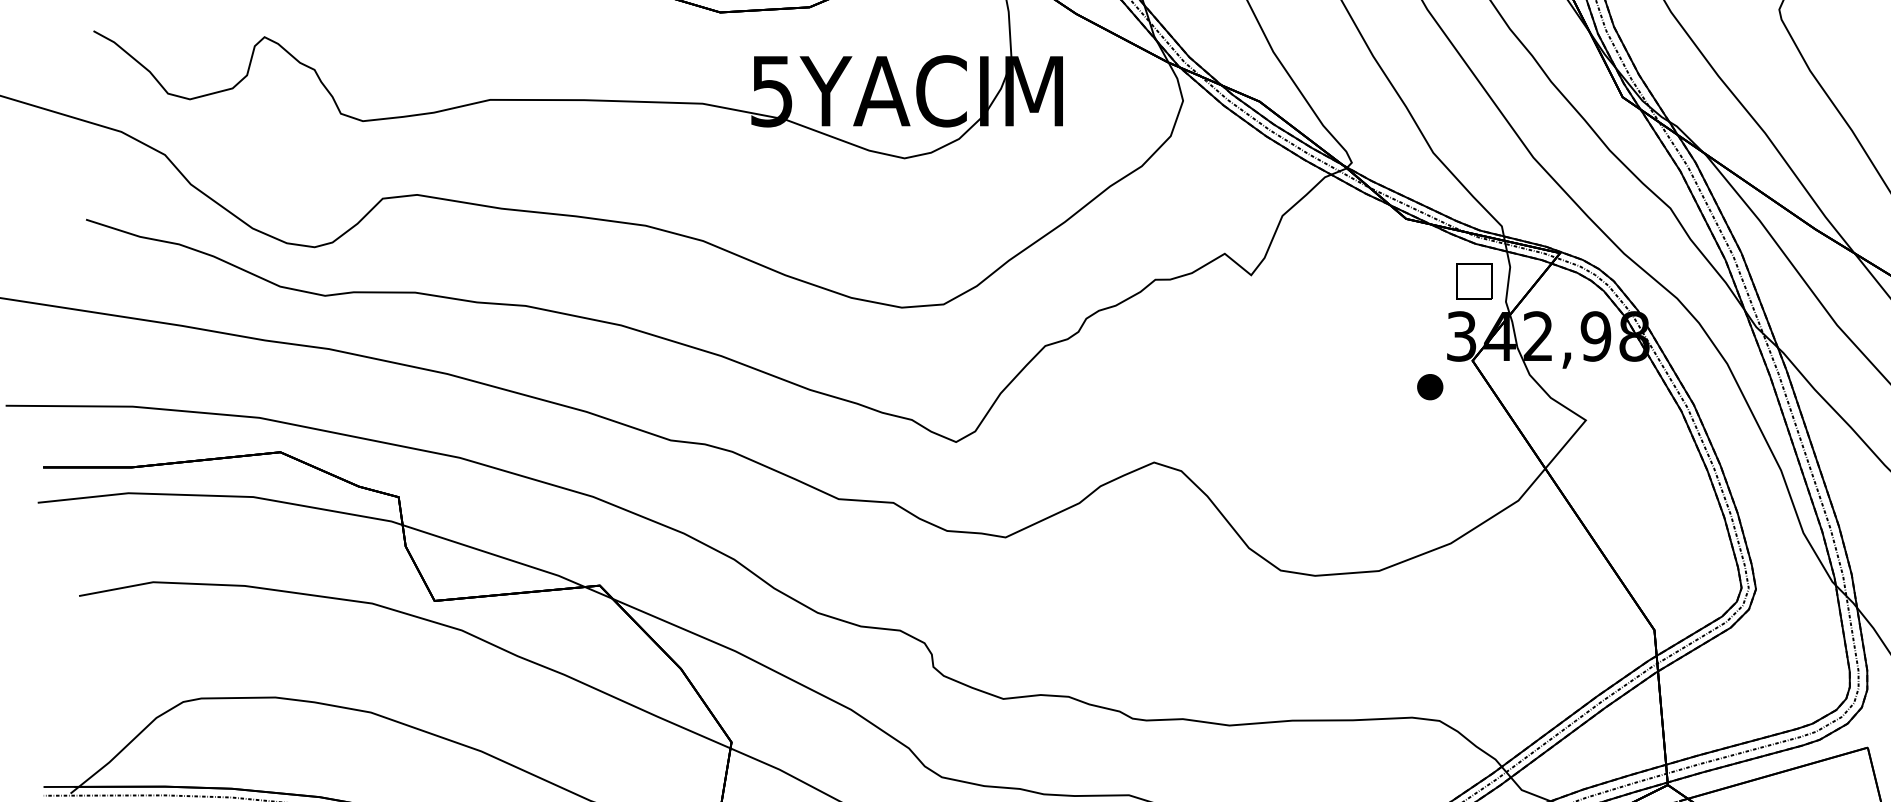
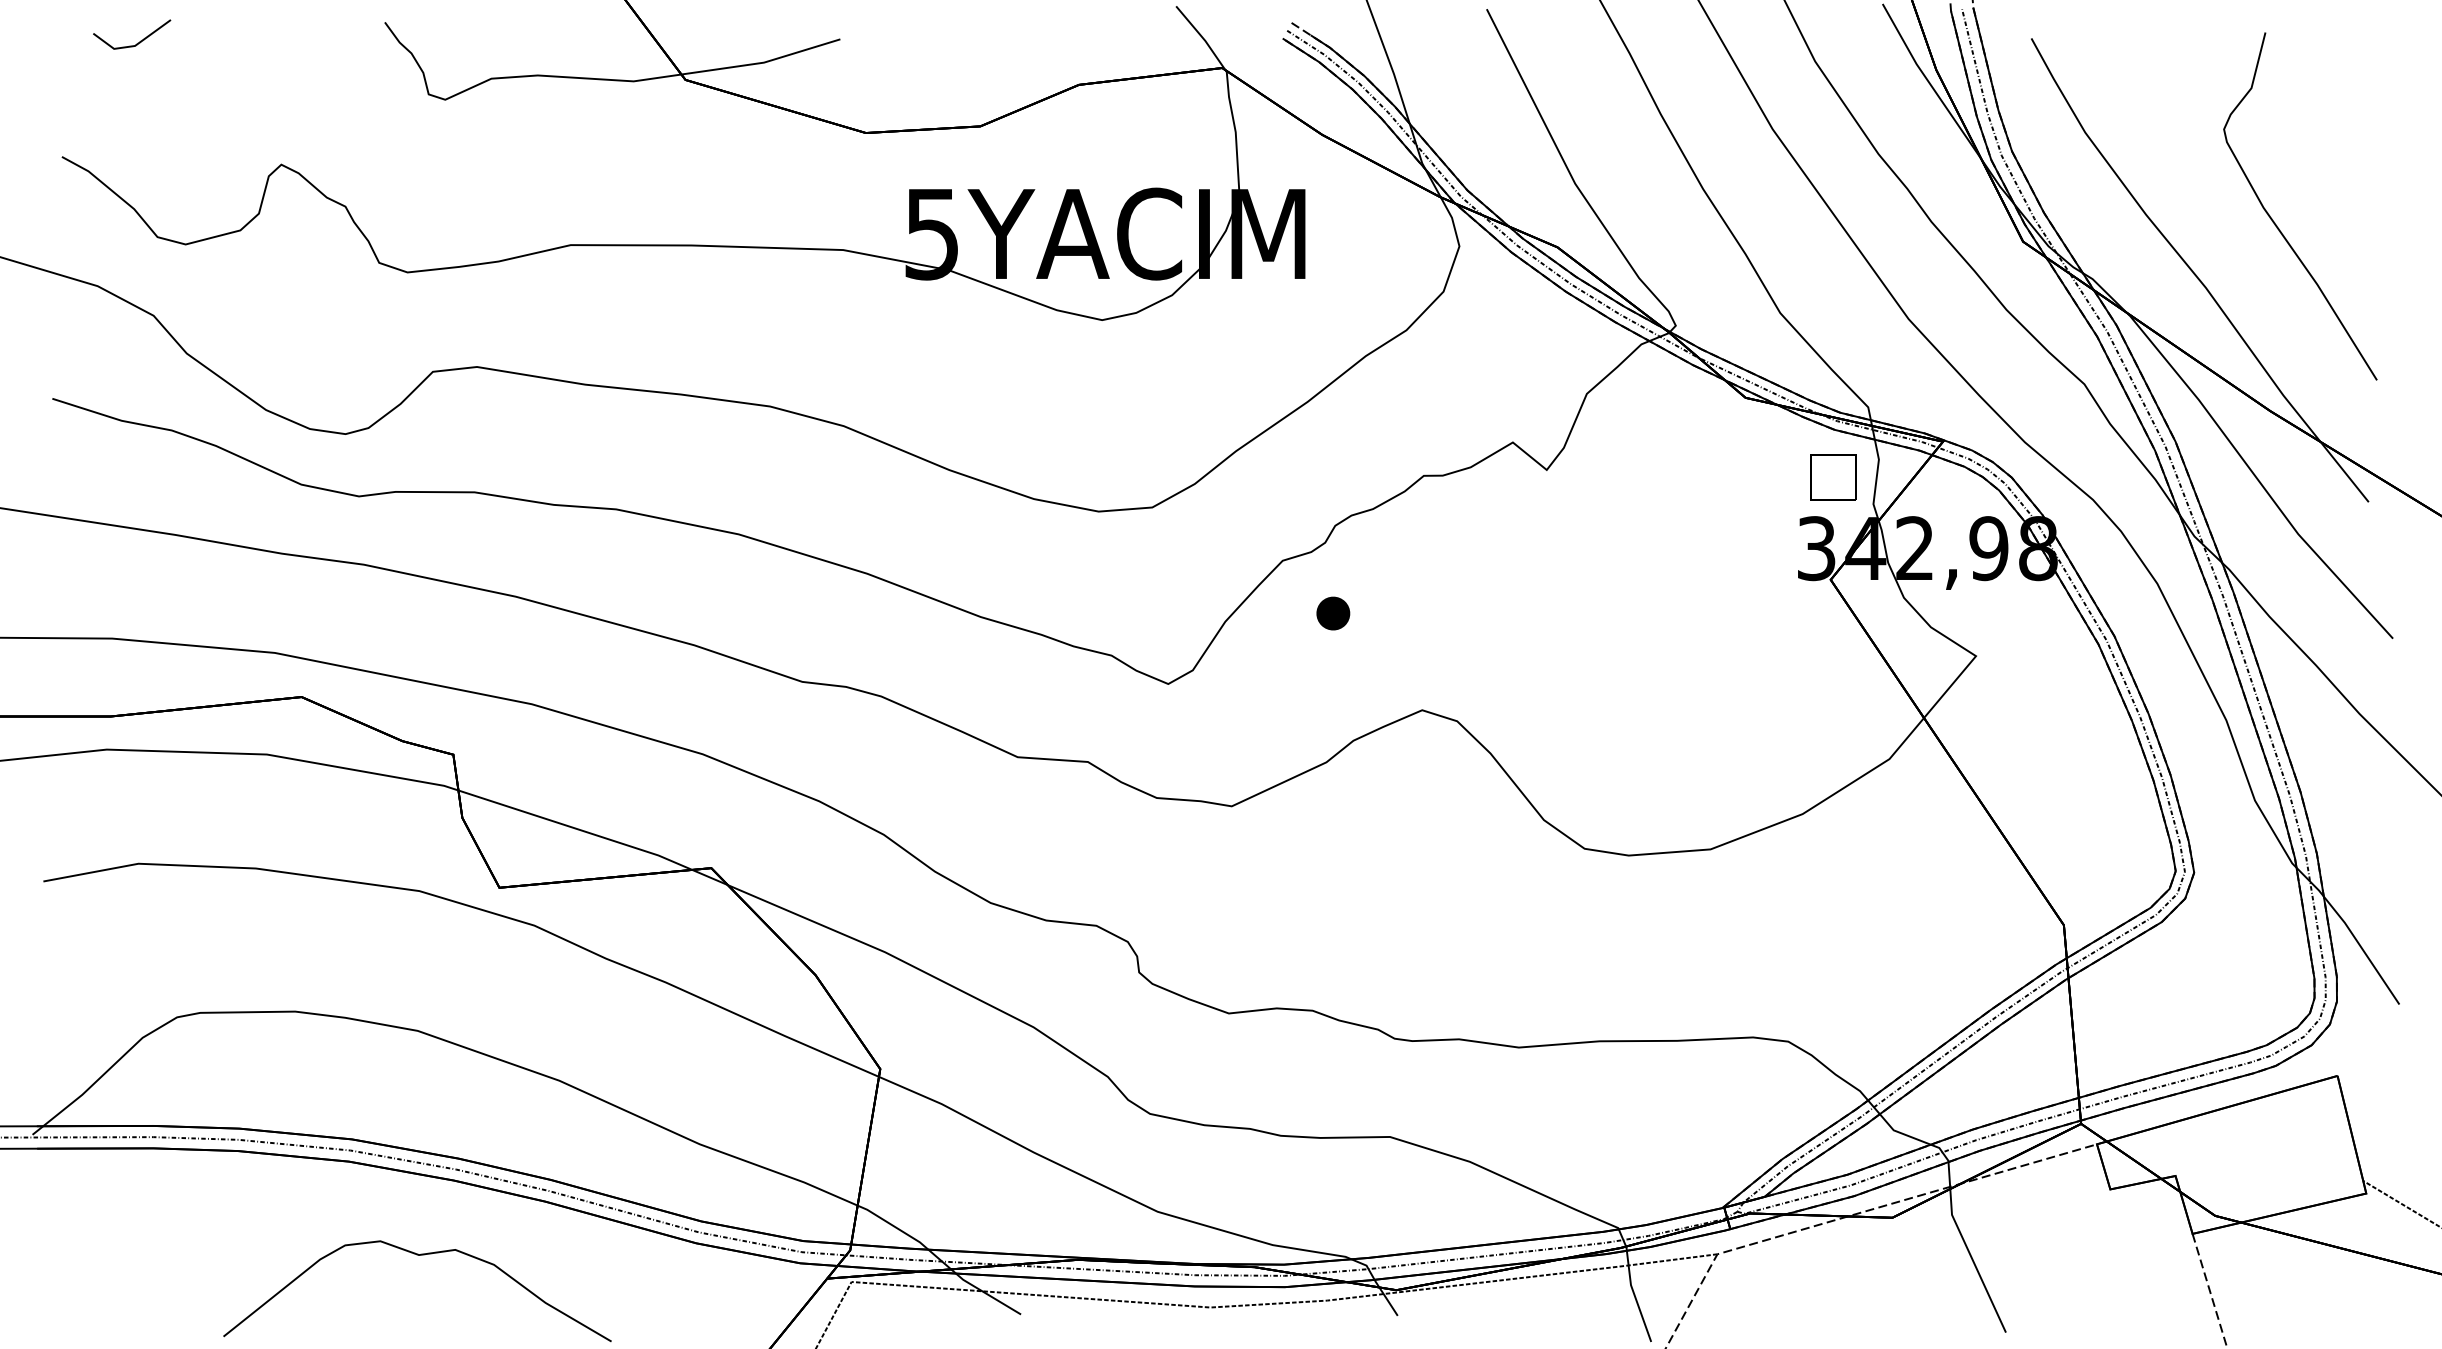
part: (1430, 387) -> (1333, 613), moved

